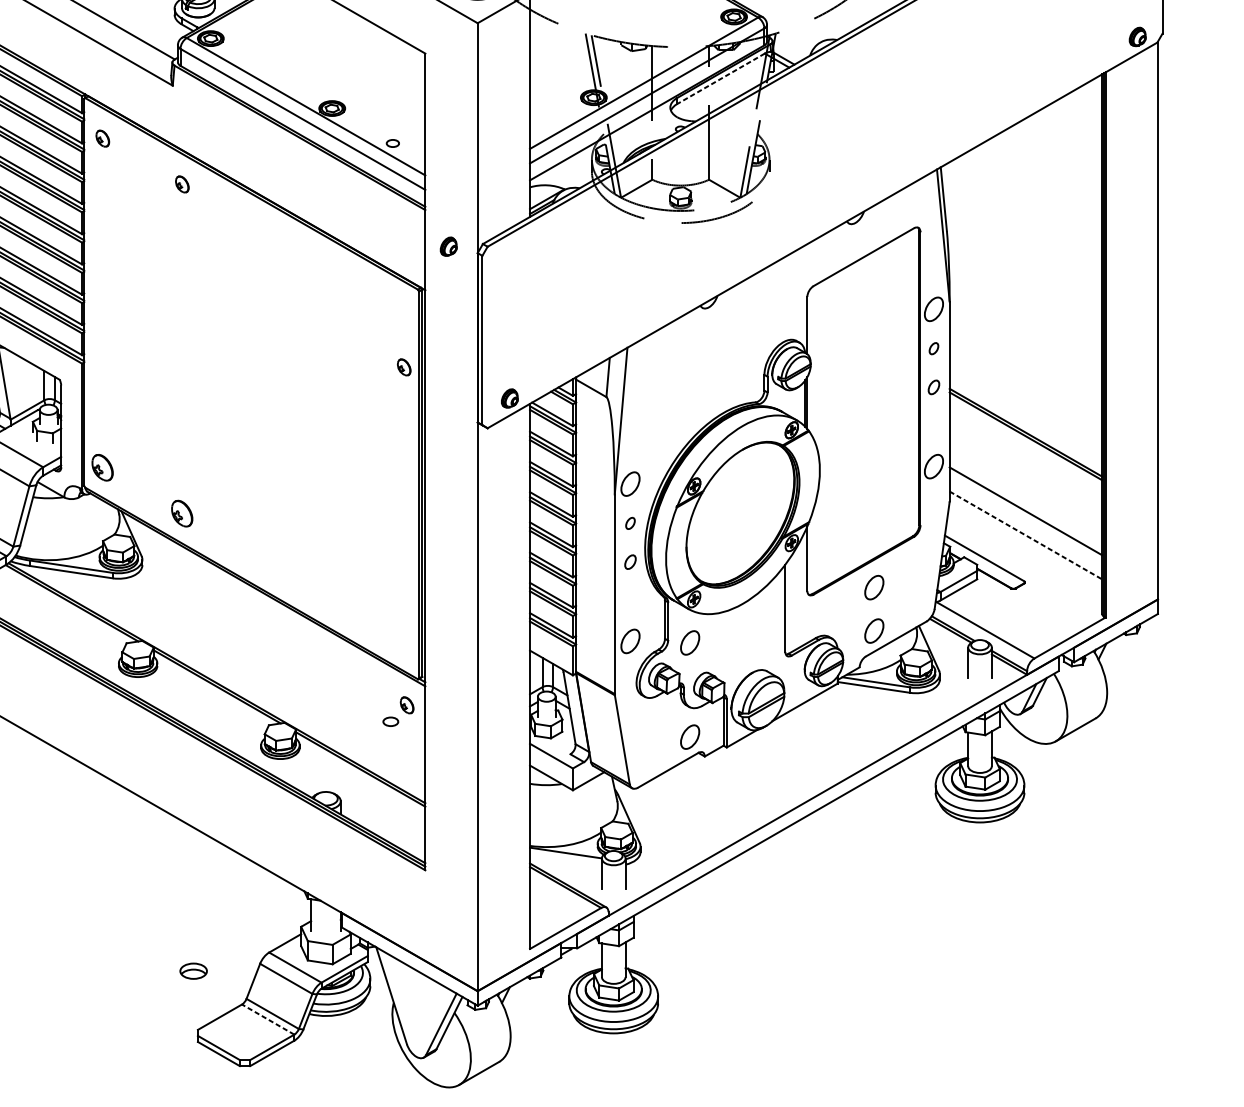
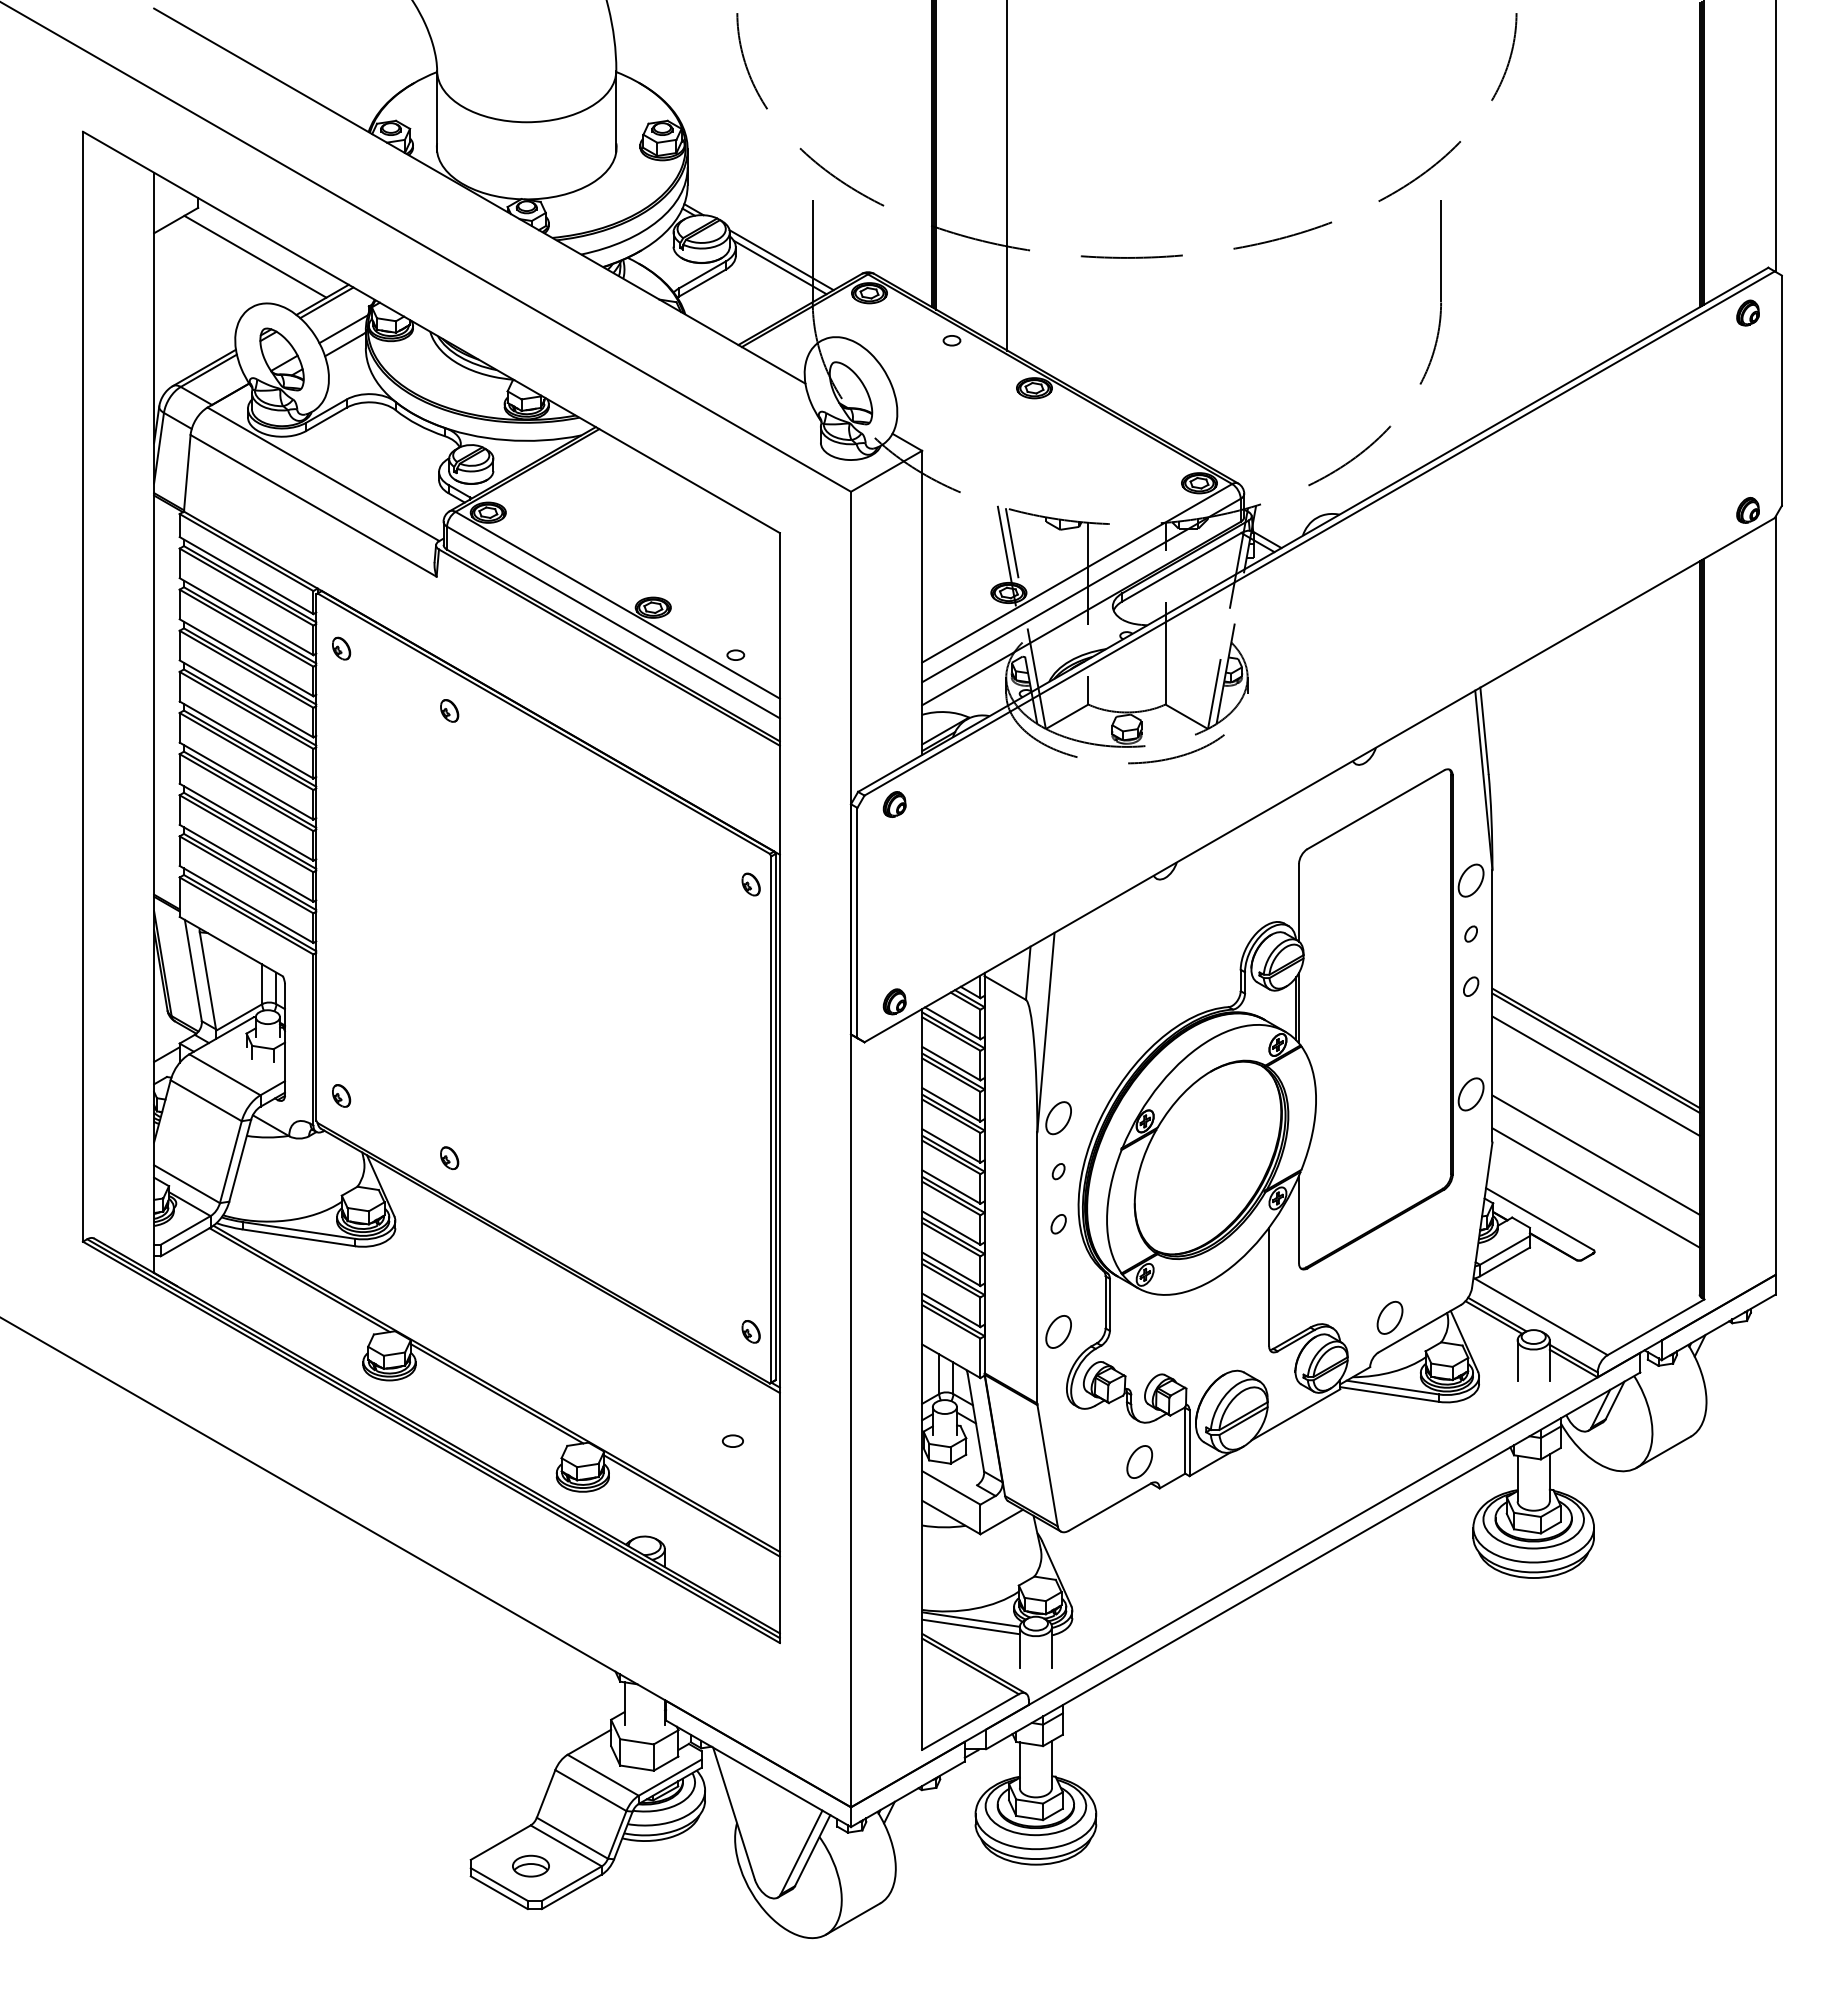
line: (720, 78) -> (1181, 567), dashed -> solid
part: (448, 246) -> (894, 804), moved
part: (403, 367) -> (750, 884), moved
line: (1025, 452) -> (1595, 1075), added
part: (102, 467) -> (341, 1095), size x0.62
part: (182, 513) -> (449, 1157), size x0.62
line: (1026, 535) -> (1596, 1187), dashed -> solid
part: (873, 587) -> (1389, 1258), removed
part: (689, 642) -> (1139, 1333), removed
part: (406, 705) -> (750, 1331), moved
line: (565, 858) -> (970, 1626), added
part: (193, 970) -> (530, 1865), moved
line: (267, 1019) -> (565, 1845), dashed -> solid

